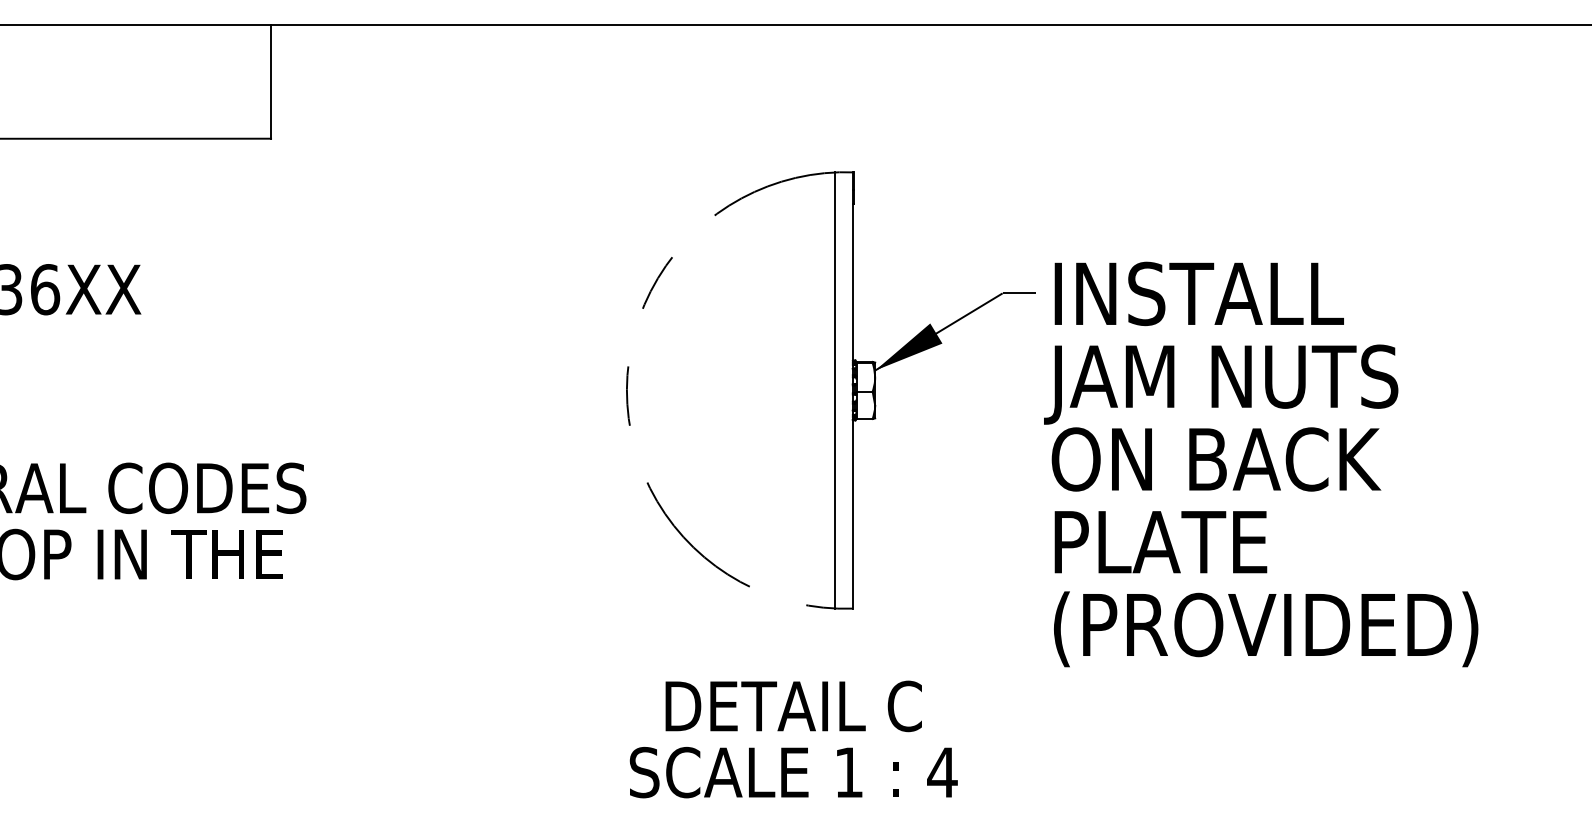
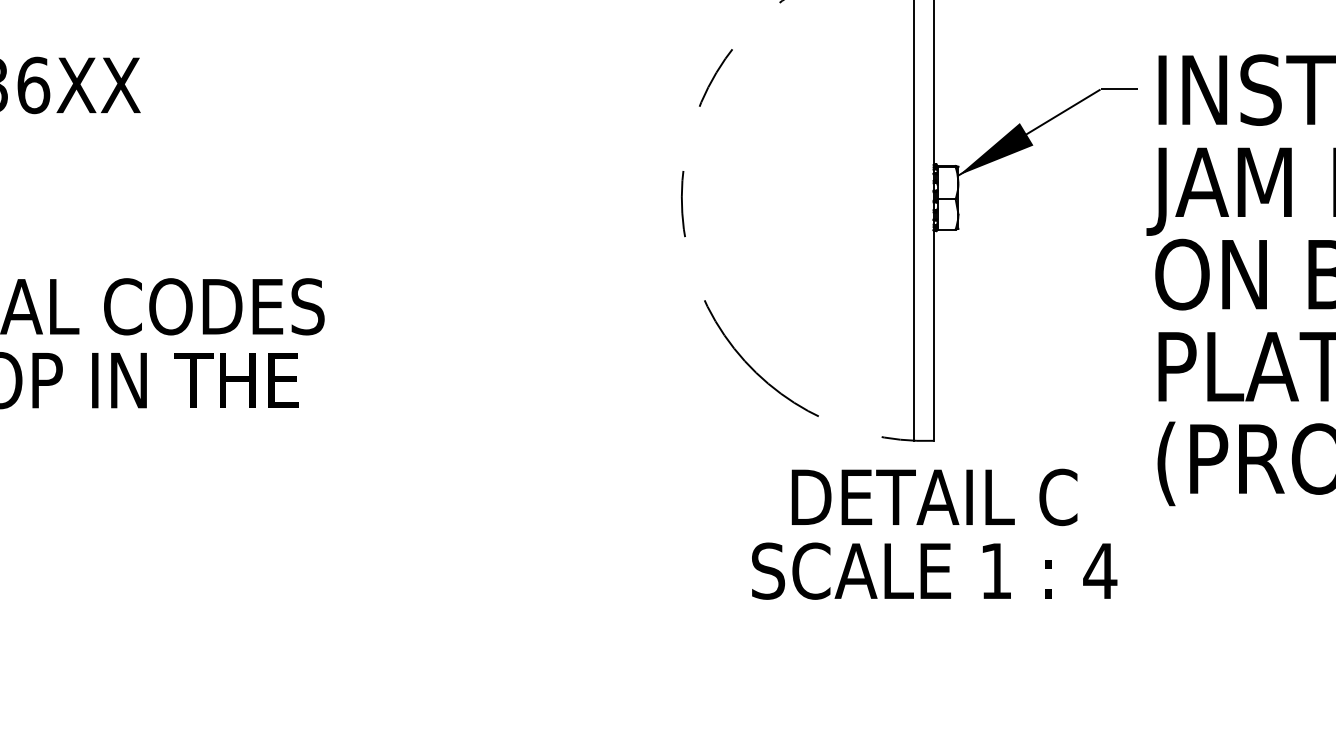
text: (793, 739) -> (934, 534), moved

